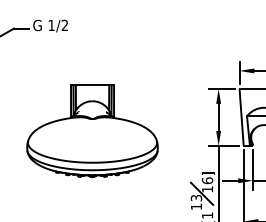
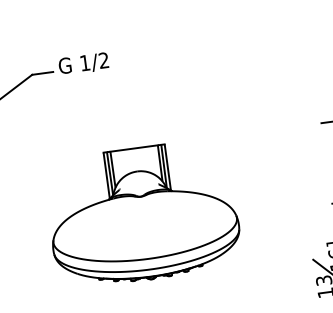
part: (92, 131) -> (142, 214), moved

